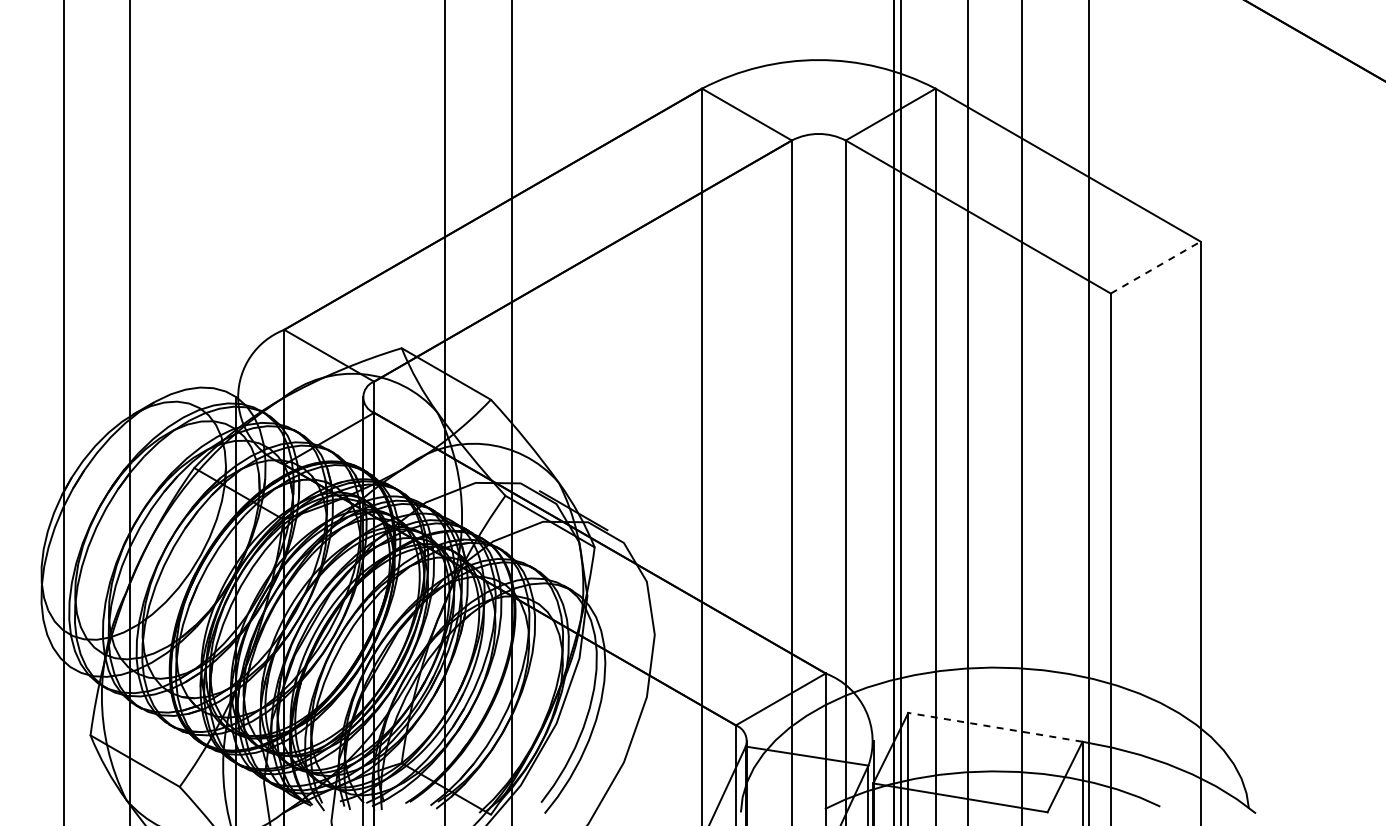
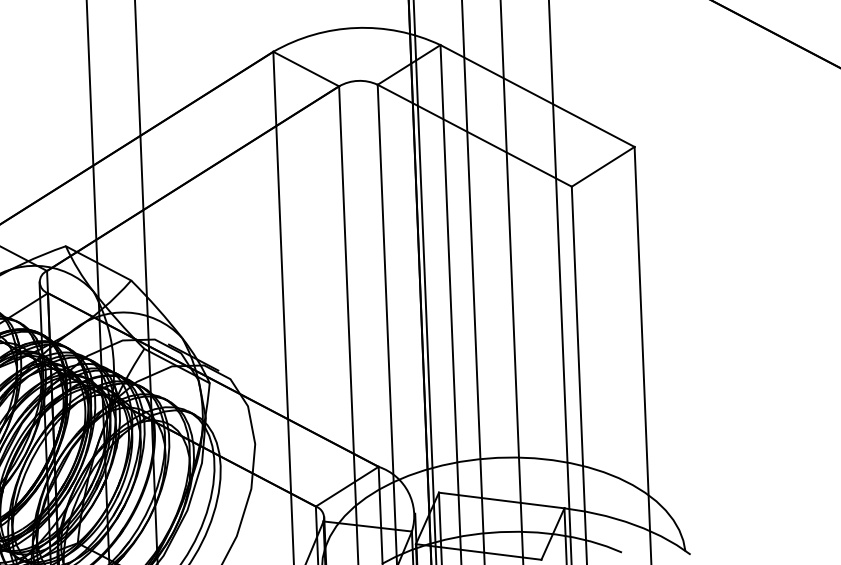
line: (1155, 267) -> (603, 166), dashed -> solid
line: (994, 727) -> (501, 500), dashed -> solid

